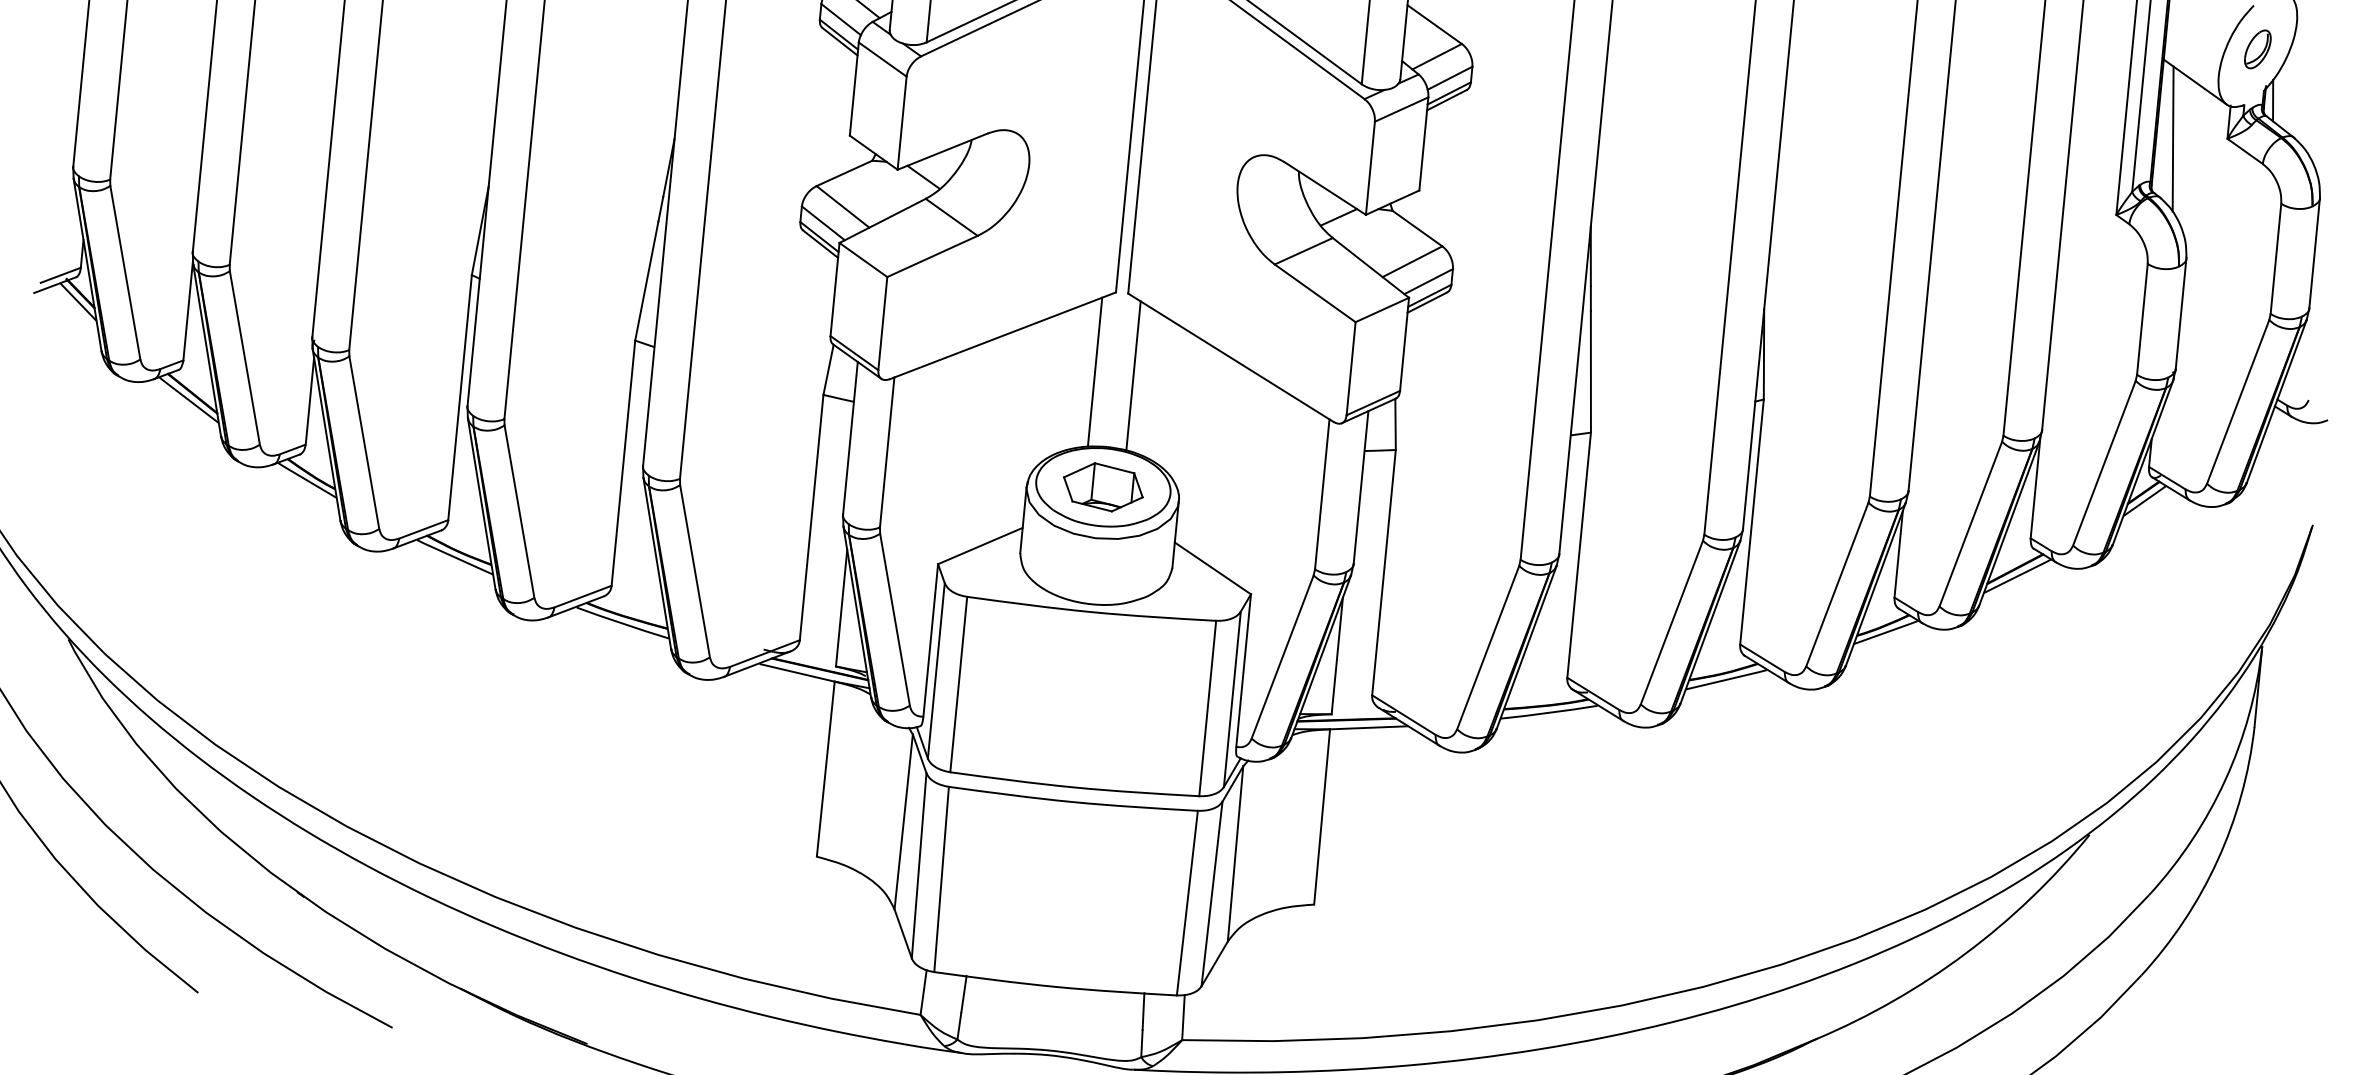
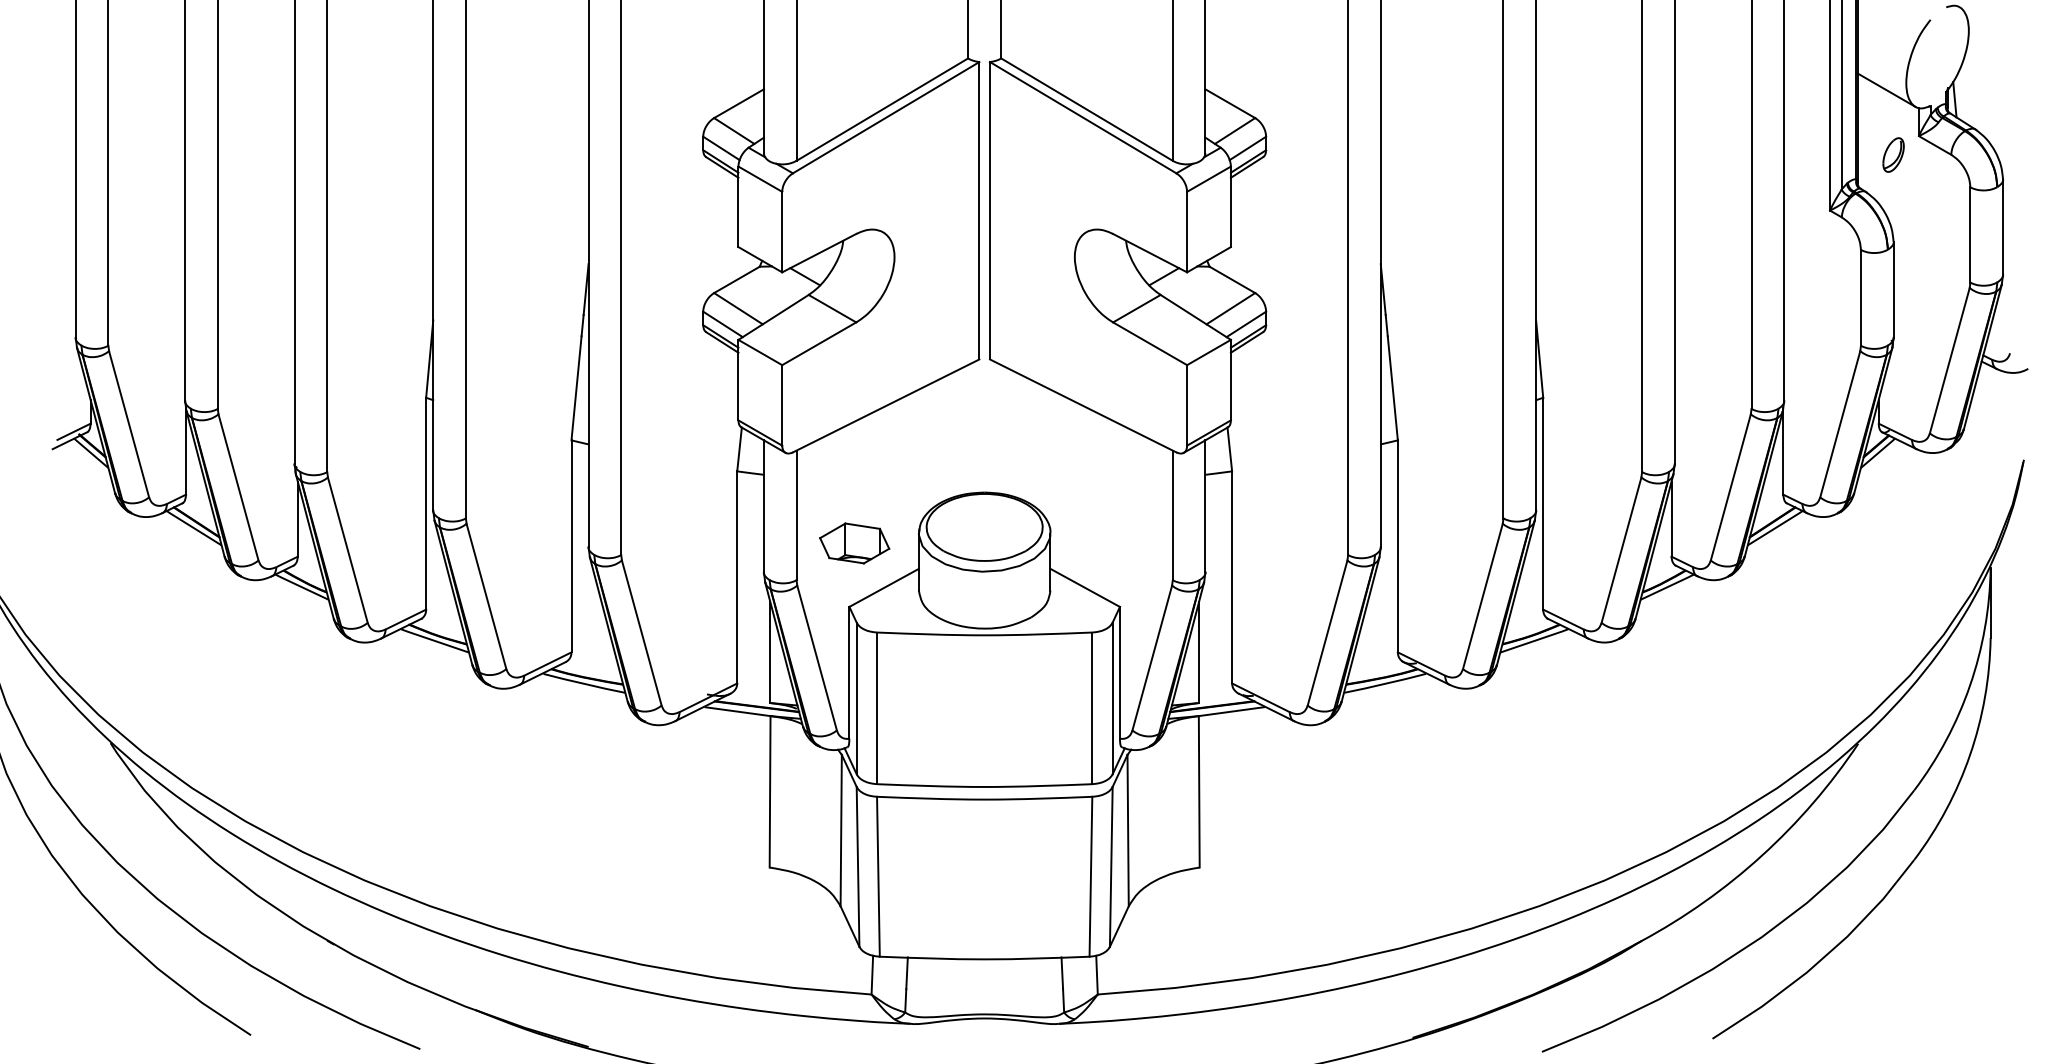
part: (2257, 48) -> (1893, 154), moved
line: (2172, 138) -> (1871, 140), removed
line: (1095, 372) -> (968, 429), removed
line: (1133, 375) -> (1001, 429), removed
part: (1103, 487) -> (854, 543), moved

